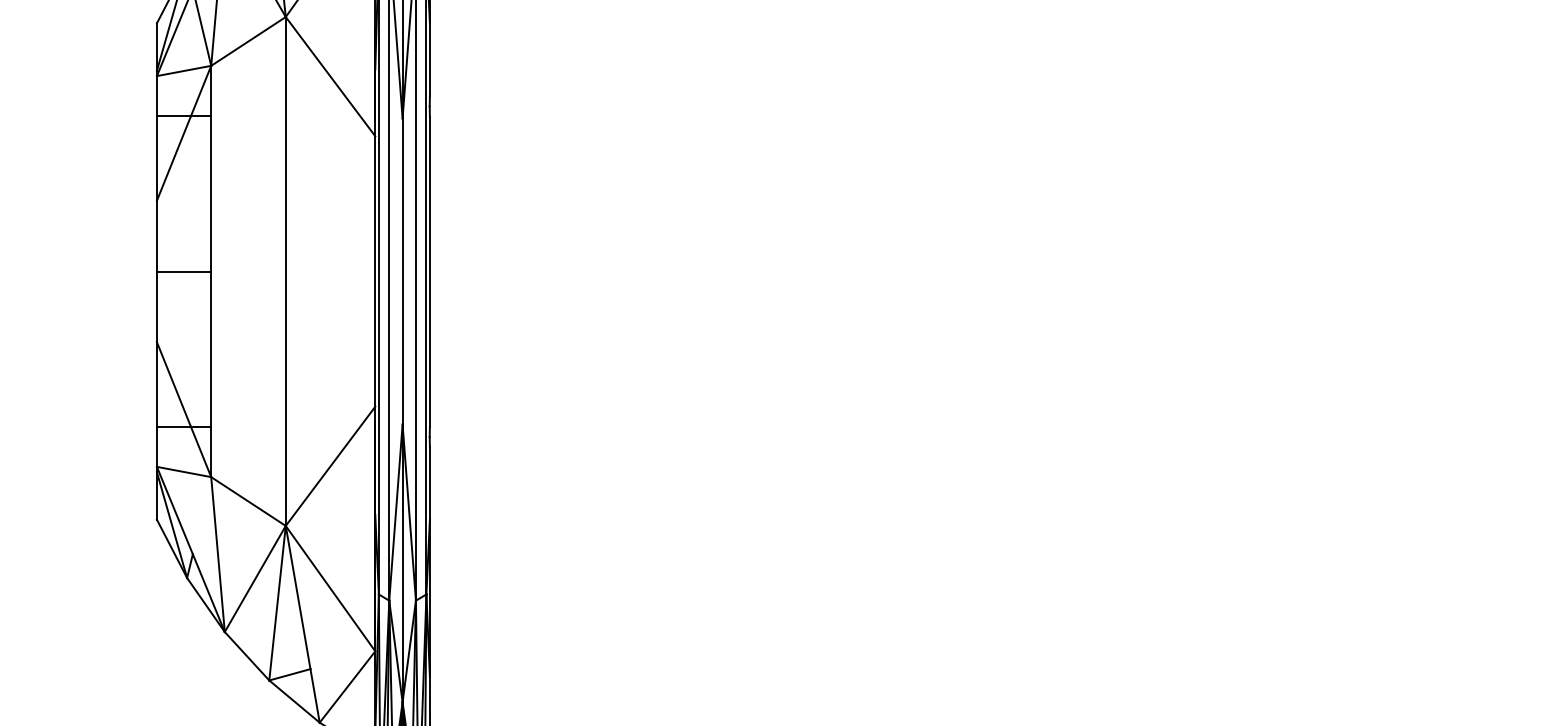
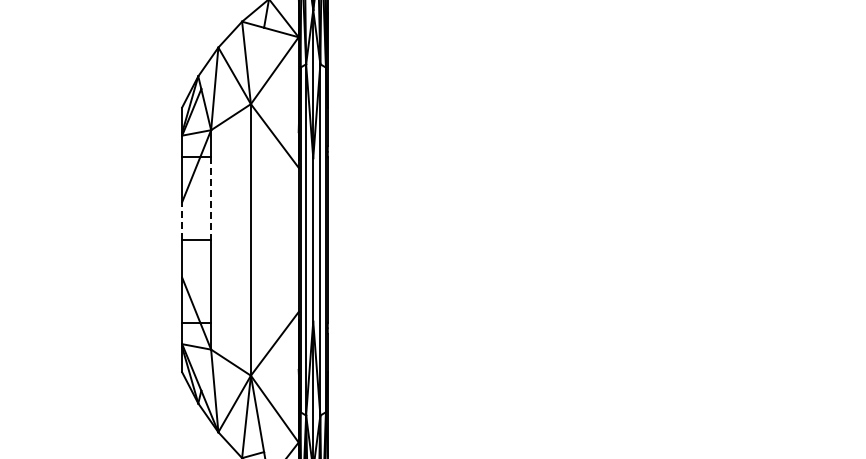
line: (211, 195) -> (211, 199), solid -> dashed
line: (157, 236) -> (182, 221), solid -> dashed

